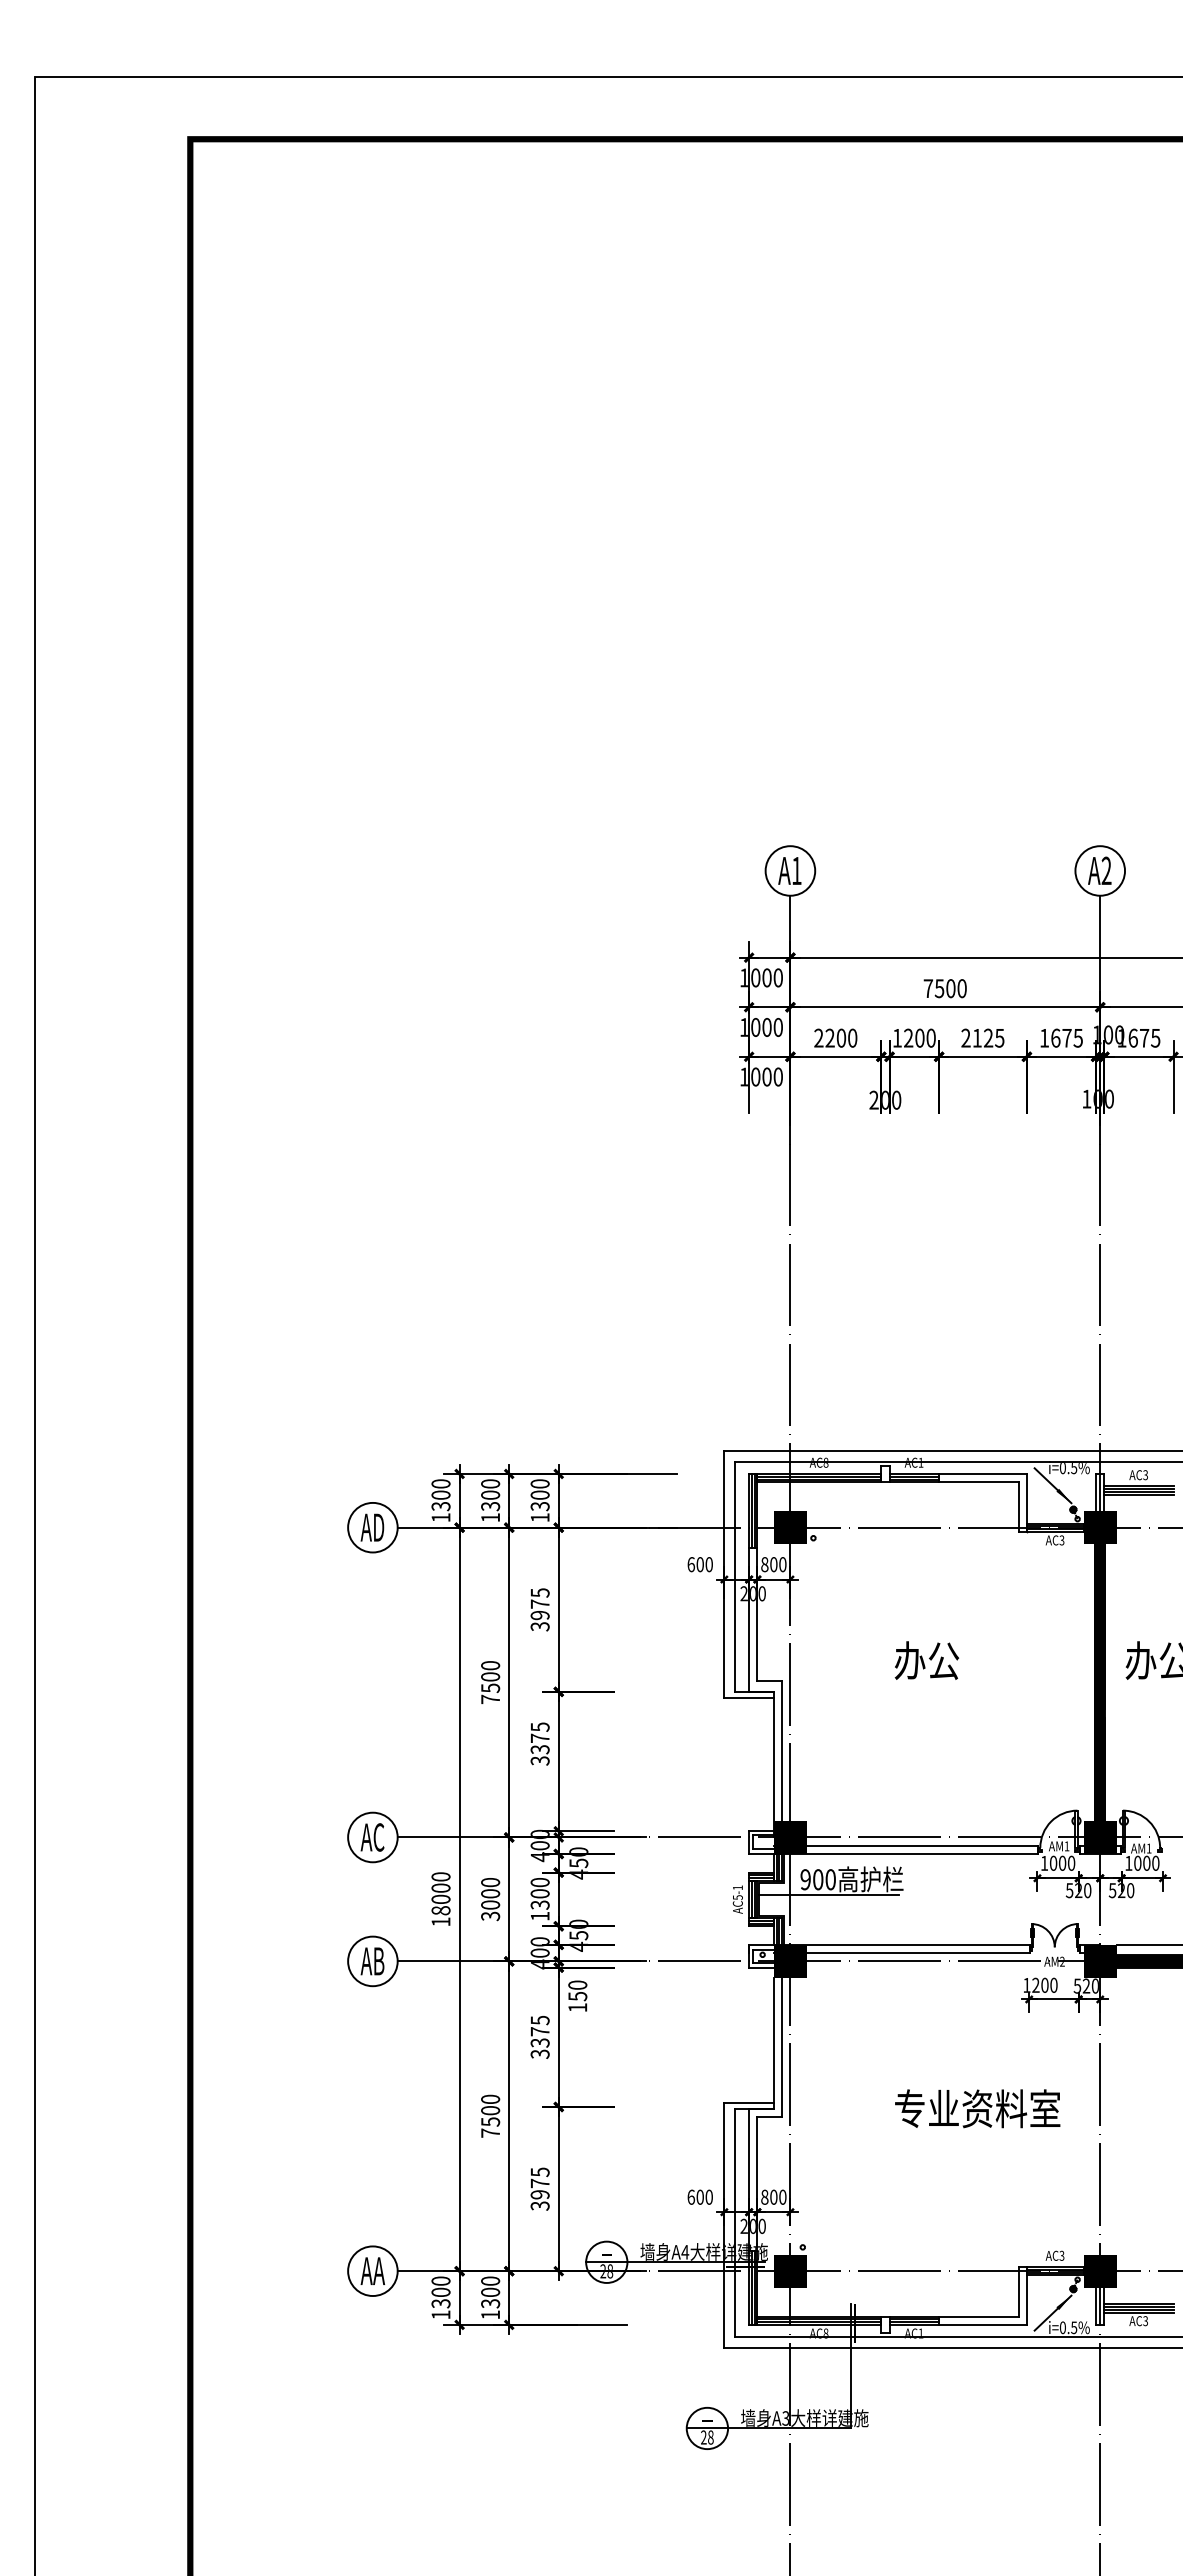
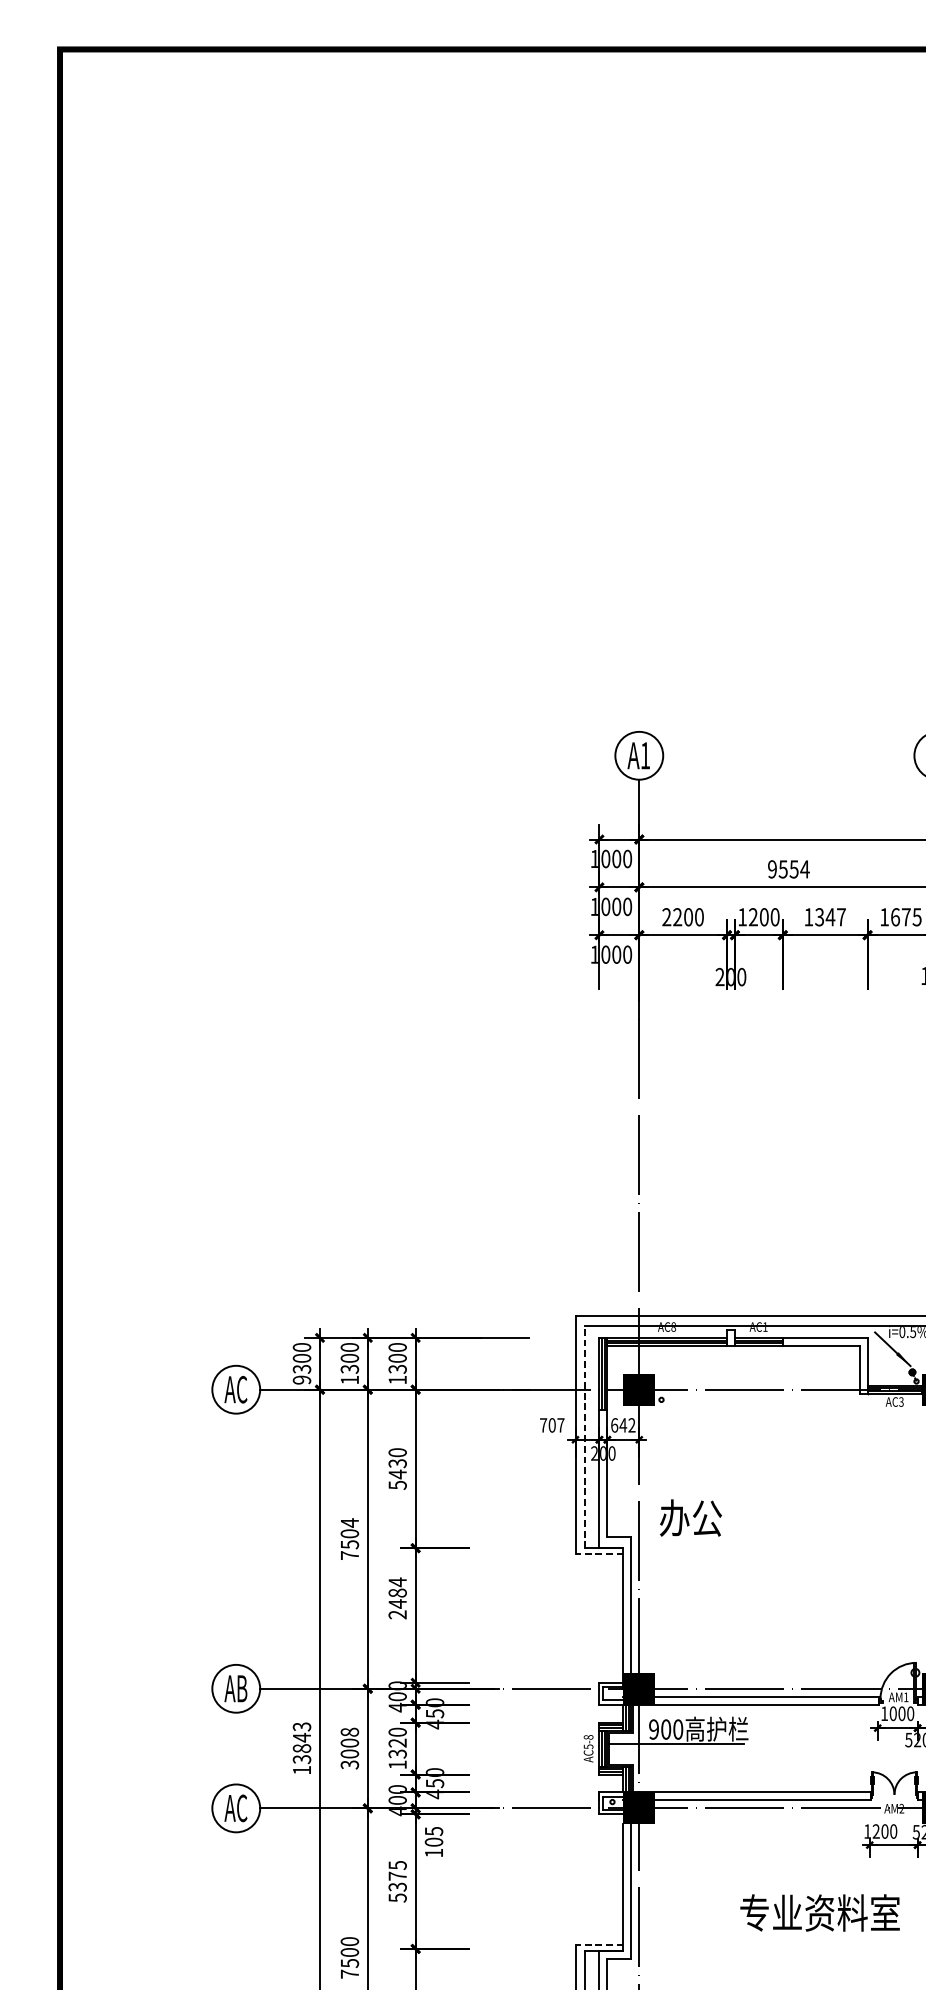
text: (945, 988) -> (788, 869), 7500 -> 9554
text: (982, 1037) -> (824, 916), 2125 -> 1347
text: (440, 1517) -> (301, 1379), 1300 -> 9300
text: (373, 1527) -> (236, 1389), AD -> AC
text: (699, 1564) -> (551, 1425), 600 -> 707
text: (773, 1564) -> (622, 1425), 800 -> 642
line: (734, 1576) -> (585, 1436), solid -> dashed
text: (539, 1609) -> (397, 1468), 3975 -> 5430
text: (926, 1660) -> (690, 1517), moved
text: (490, 1665) -> (349, 1522), 7500 -> 7504
line: (749, 1698) -> (599, 1554), solid -> dashed
text: (539, 1743) -> (397, 1598), 3375 -> 2484
text: (375, 1837) -> (238, 1688), AC -> AB
text: (490, 1882) -> (349, 1732), 3000 -> 3008
text: (737, 1887) -> (588, 1737), AC5-1 -> AC5-8
text: (440, 1893) -> (301, 1742), 18000 -> 13843
text: (539, 1893) -> (397, 1742), 1300 -> 1320
text: (375, 1961) -> (238, 1808), AB -> AC
text: (577, 1990) -> (433, 1836), 150 -> 105
text: (539, 2053) -> (397, 1897), 3375 -> 5375
line: (749, 2102) -> (599, 1944), solid -> dashed
text: (977, 2108) -> (819, 1912), moved

